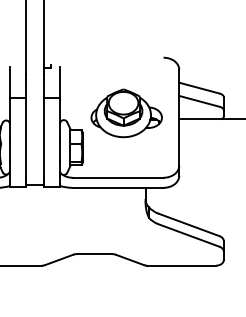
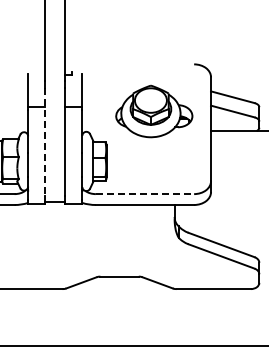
part: (126, 113) -> (154, 111), moved
line: (26, 129) -> (45, 141), solid -> dashed
line: (118, 178) -> (145, 194), solid -> dashed

